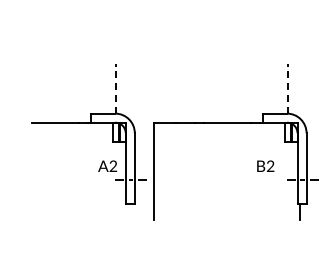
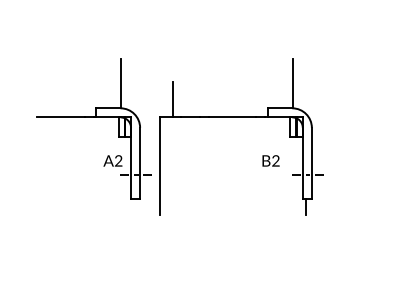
line: (116, 88) -> (121, 83), dashed -> solid
line: (287, 88) -> (292, 83), dashed -> solid
line: (167, 104) -> (172, 99), added

